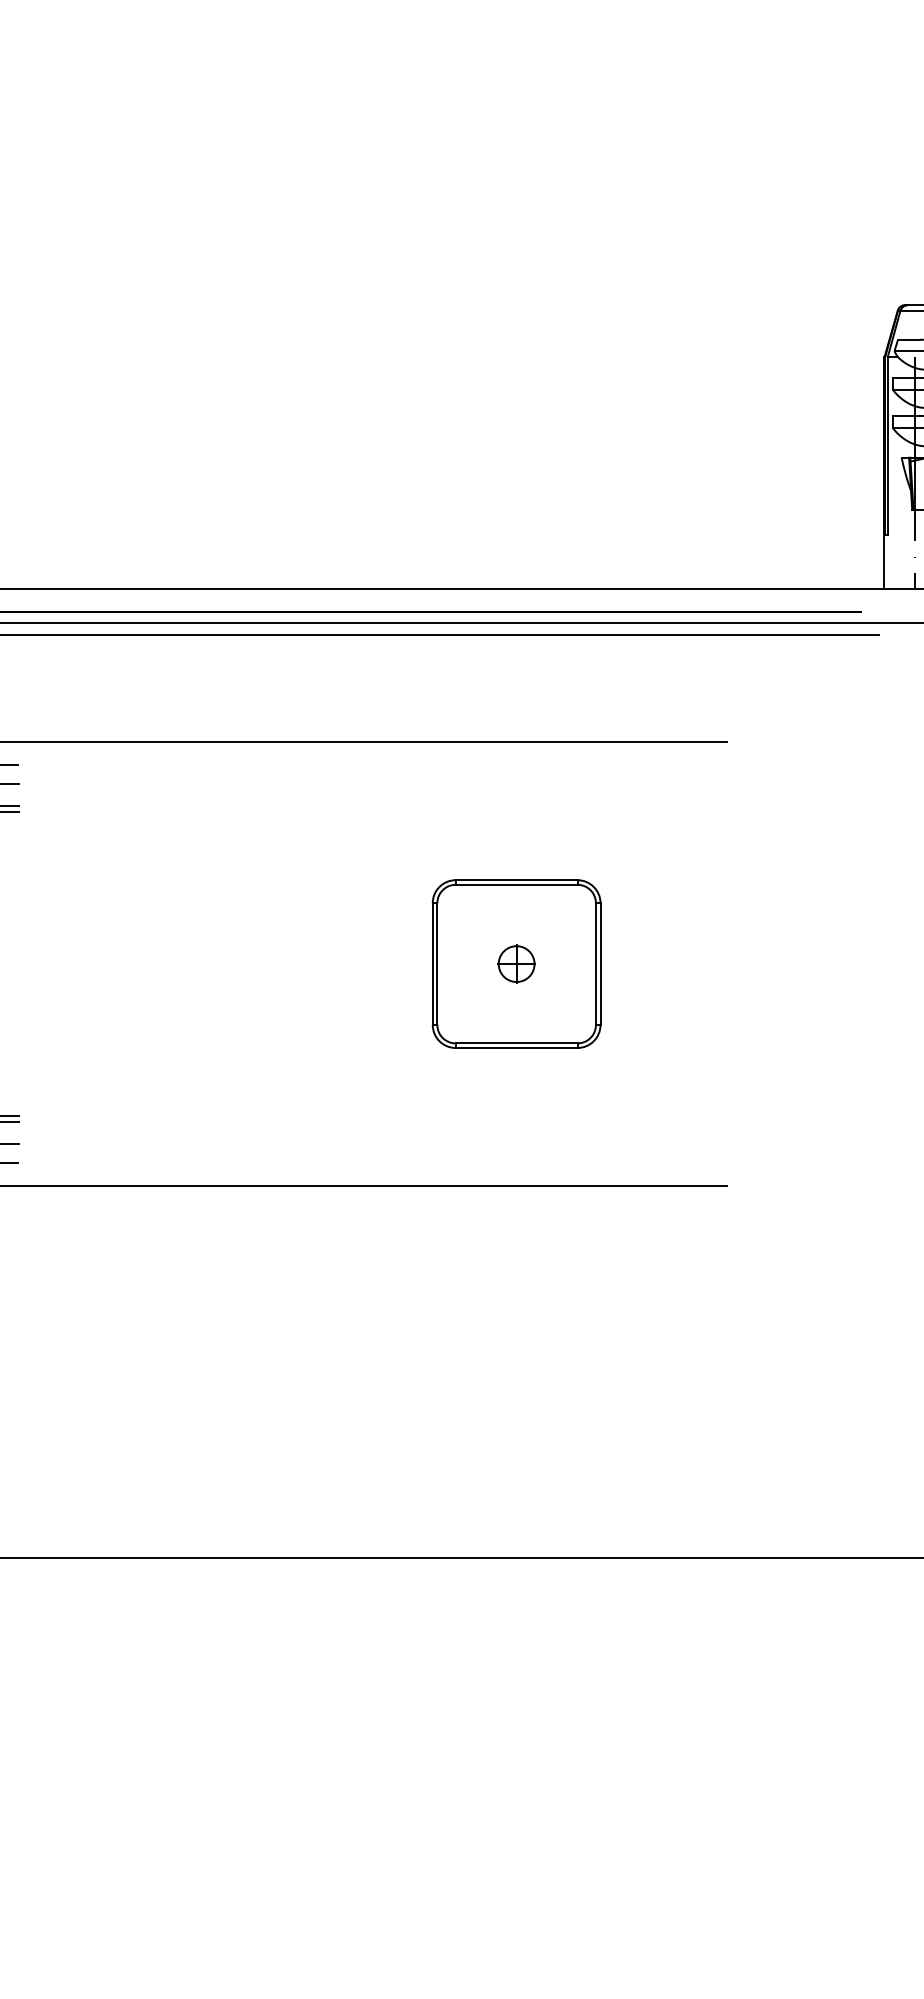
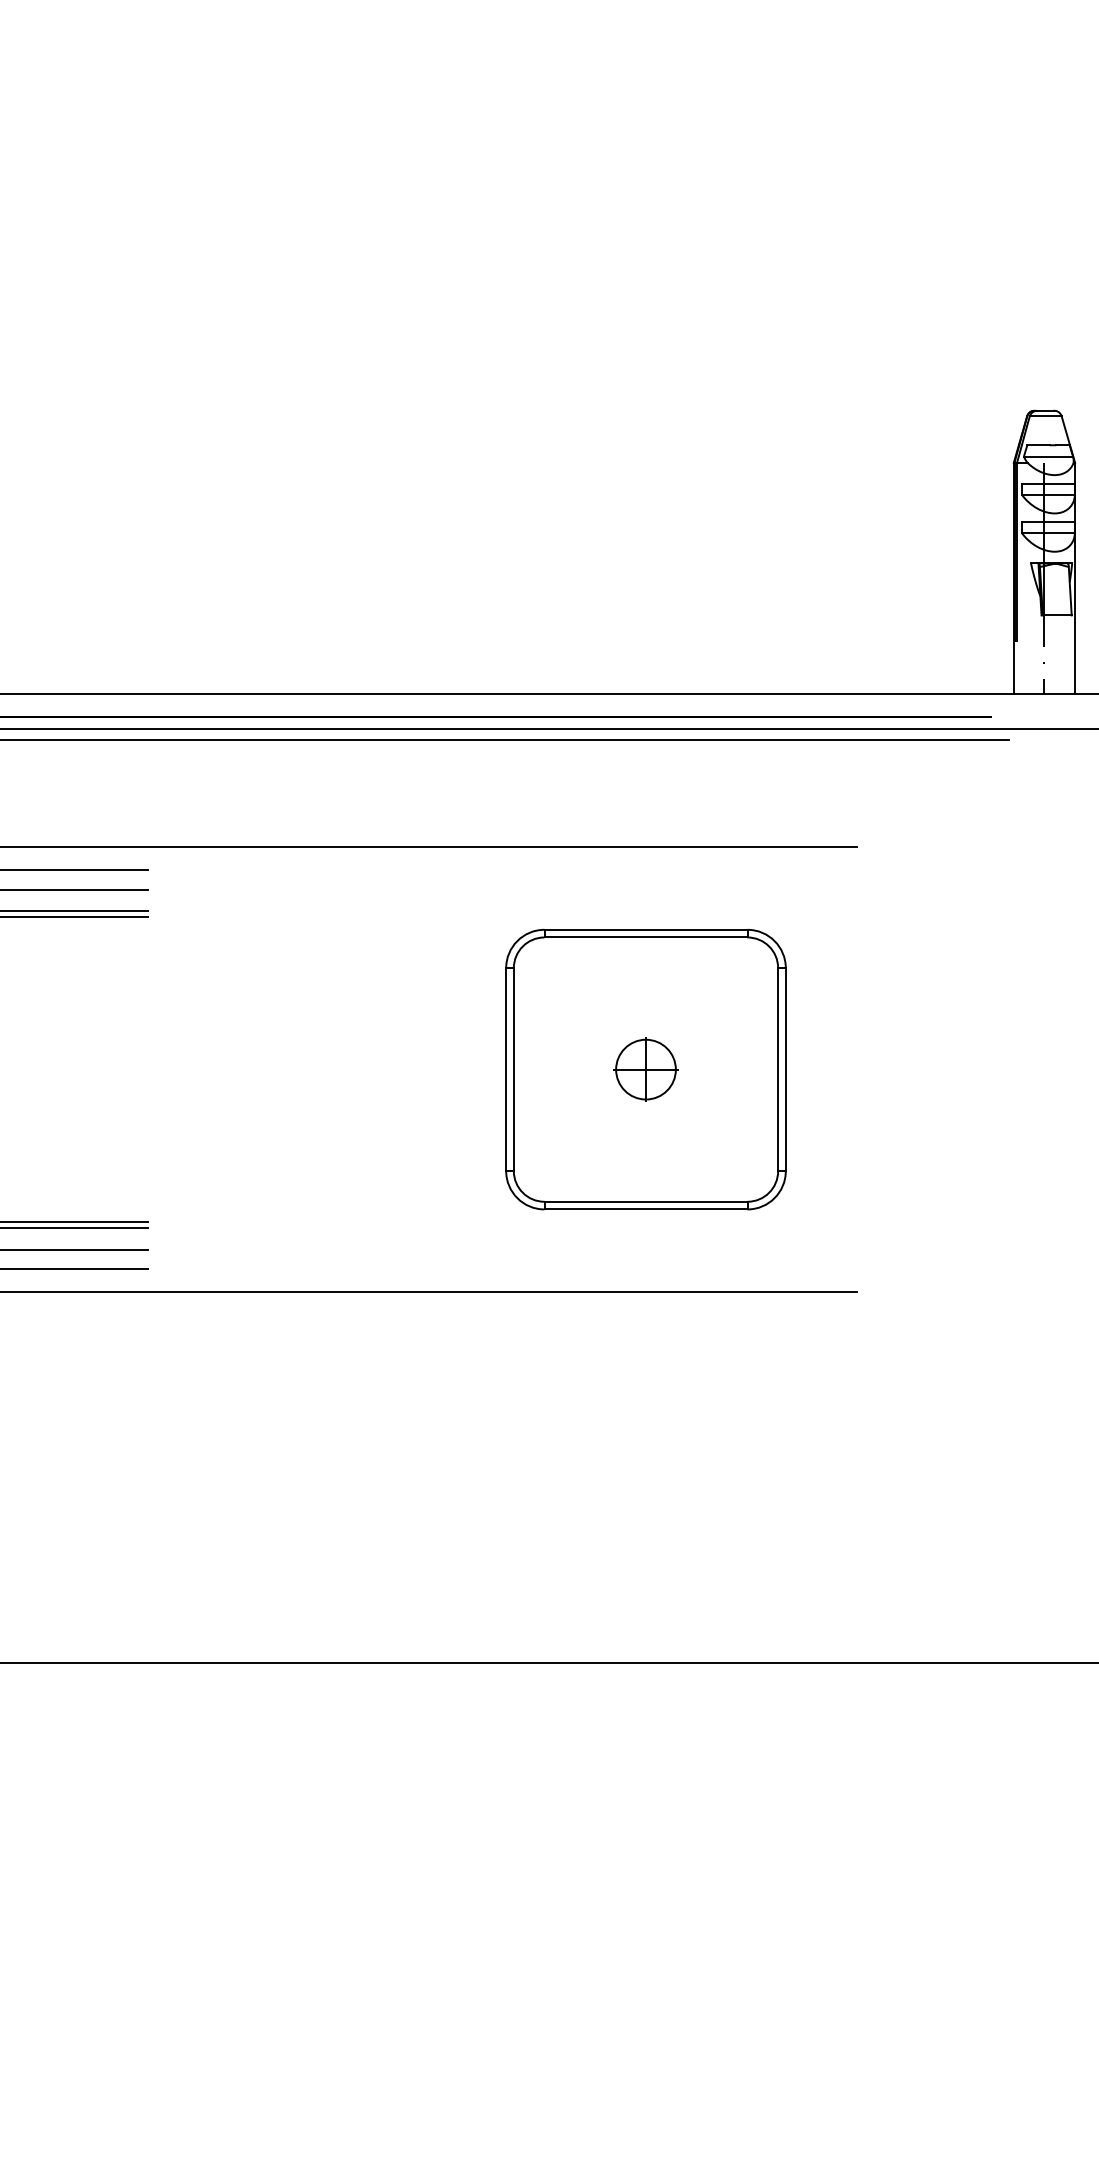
part: (516, 964) -> (645, 1069), size x1.67

